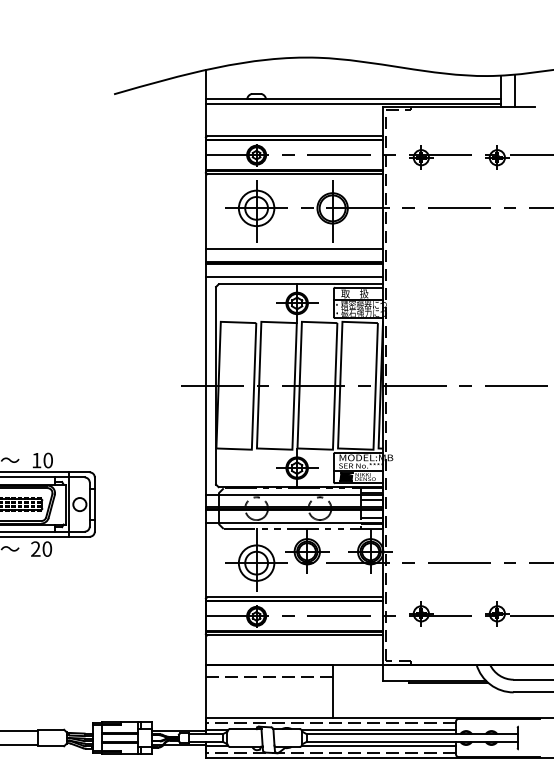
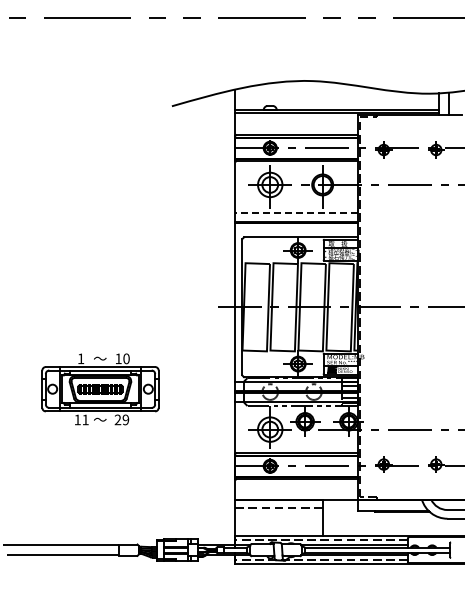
line: (293, 248) -> (295, 212), solid -> dashed
line: (294, 277) -> (296, 232), removed
text: (46, 548) -> (125, 419), 20 -> 29

